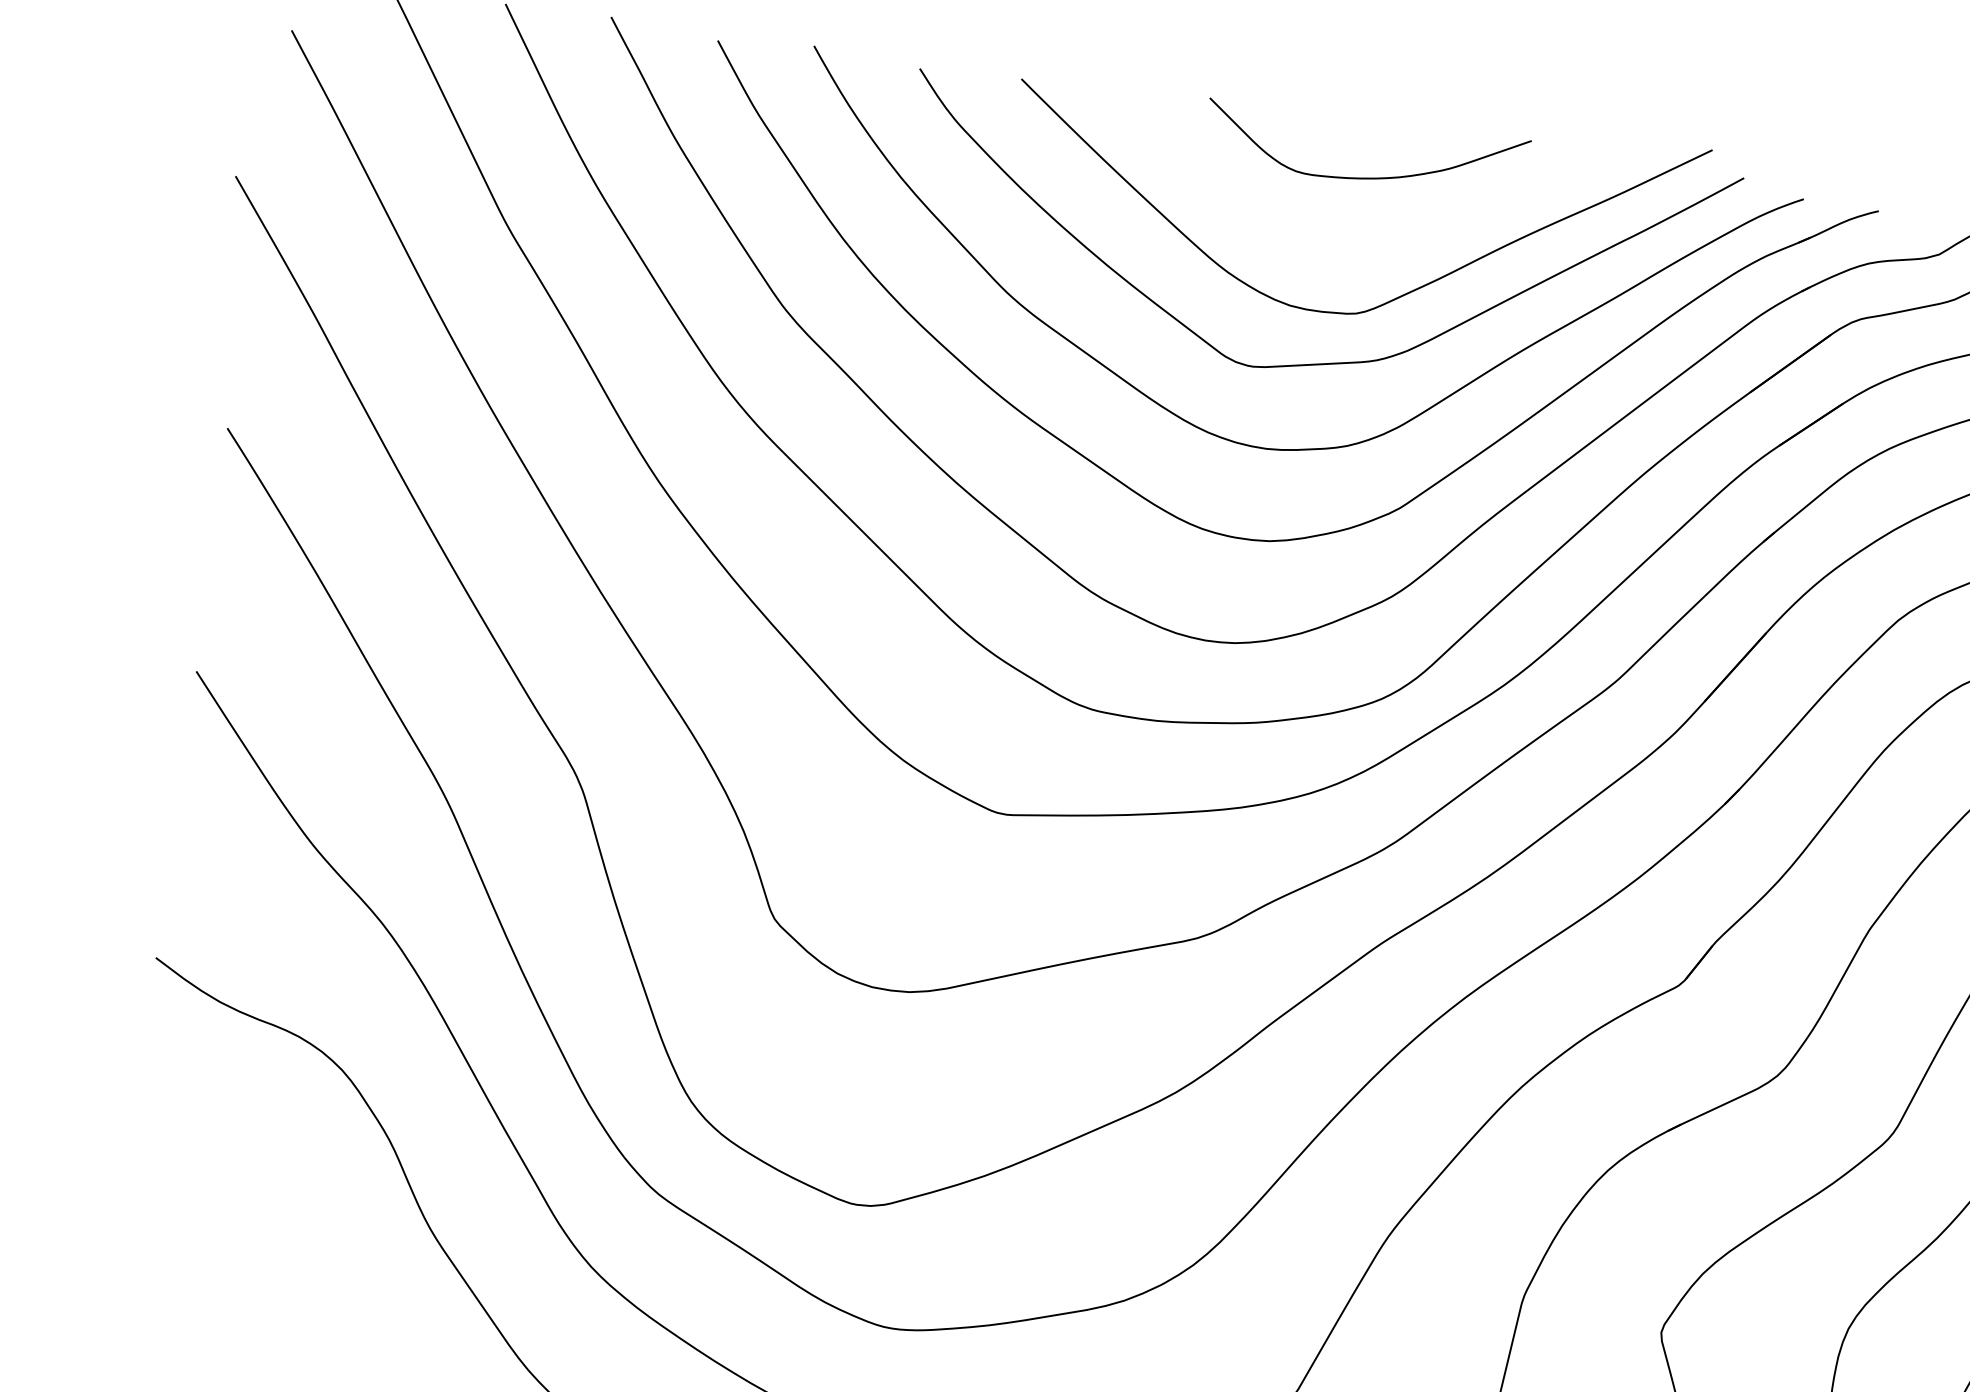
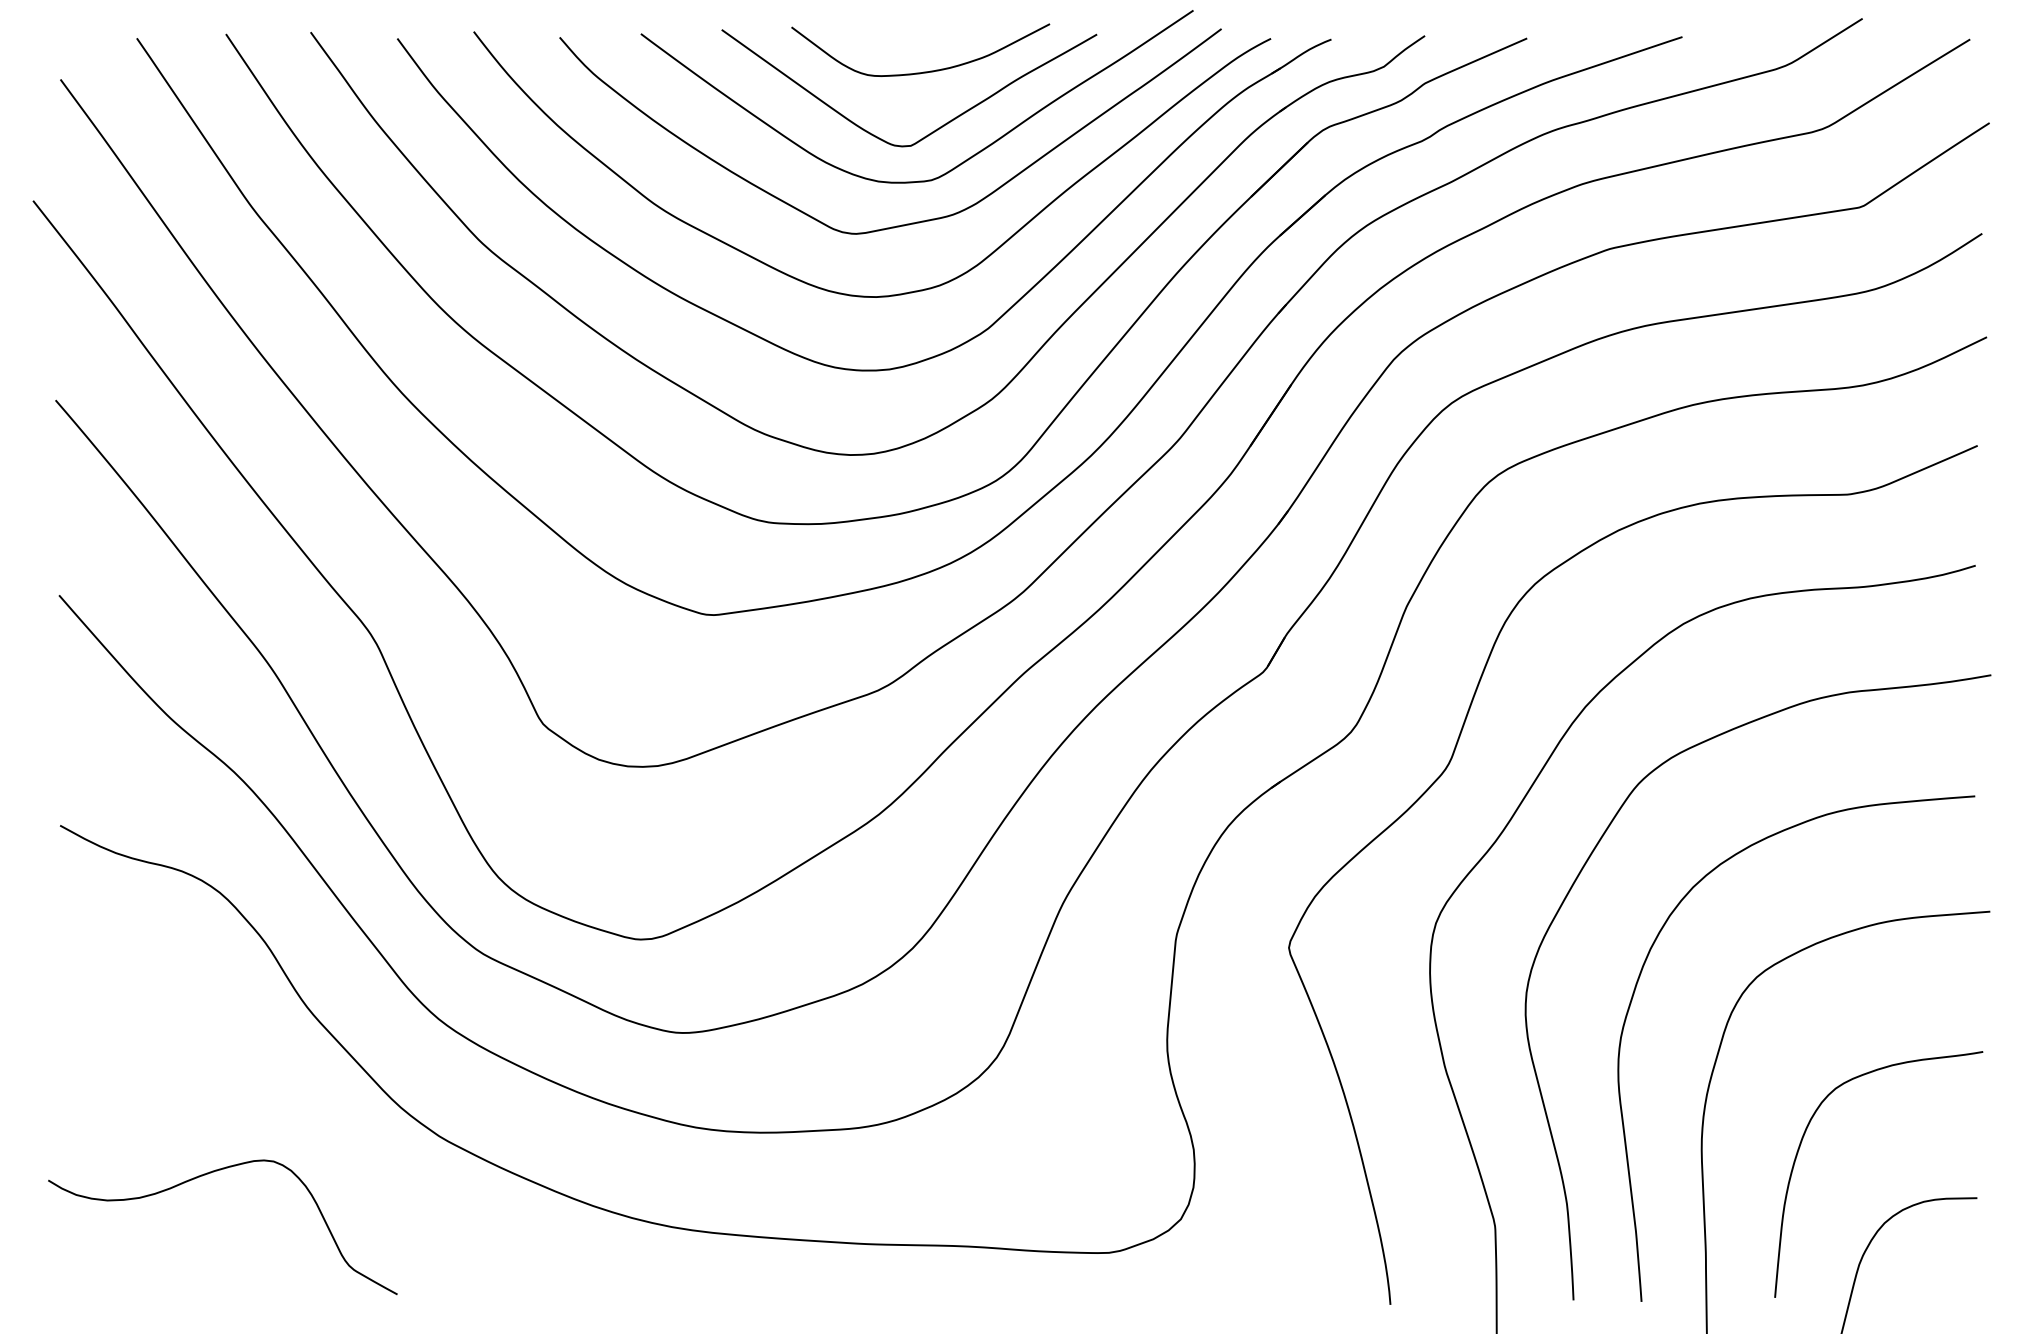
curve: (1370, 251) -> (935, 129), added

